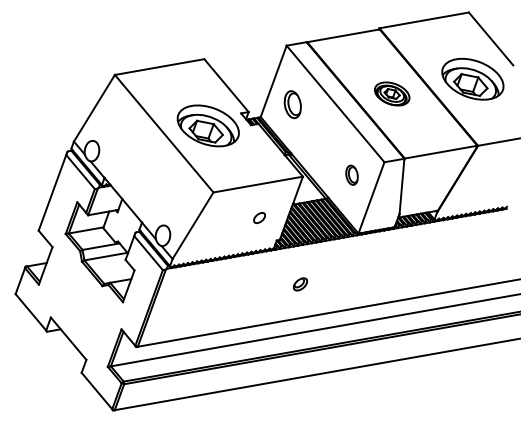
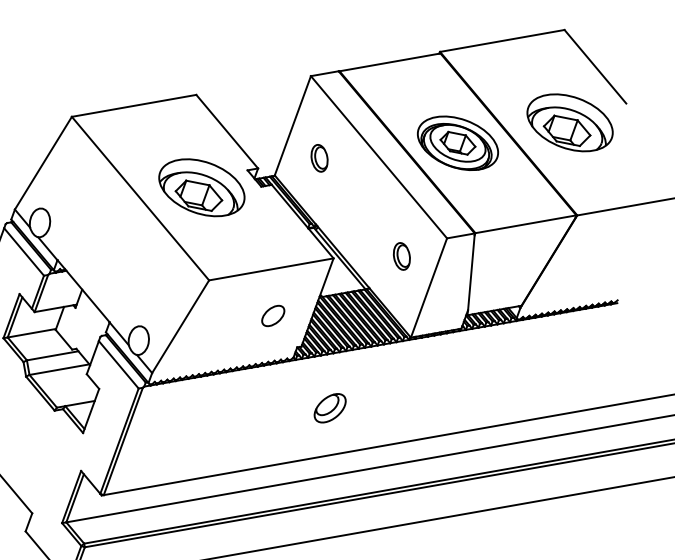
part: (391, 93) -> (456, 142), size x1.67
part: (292, 104) -> (319, 157), size x0.71
part: (259, 217) -> (273, 315), size x1.43
part: (300, 284) -> (330, 408), size x1.67

